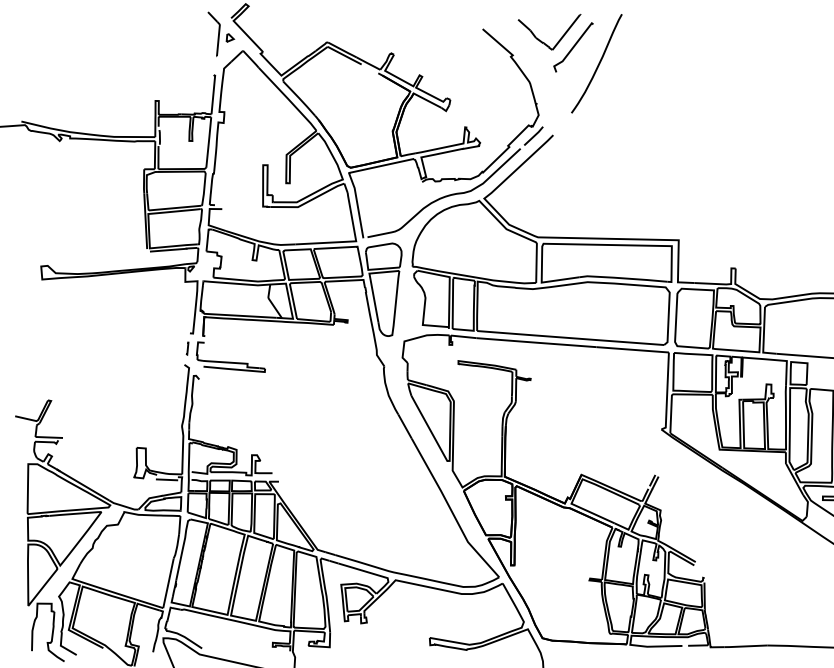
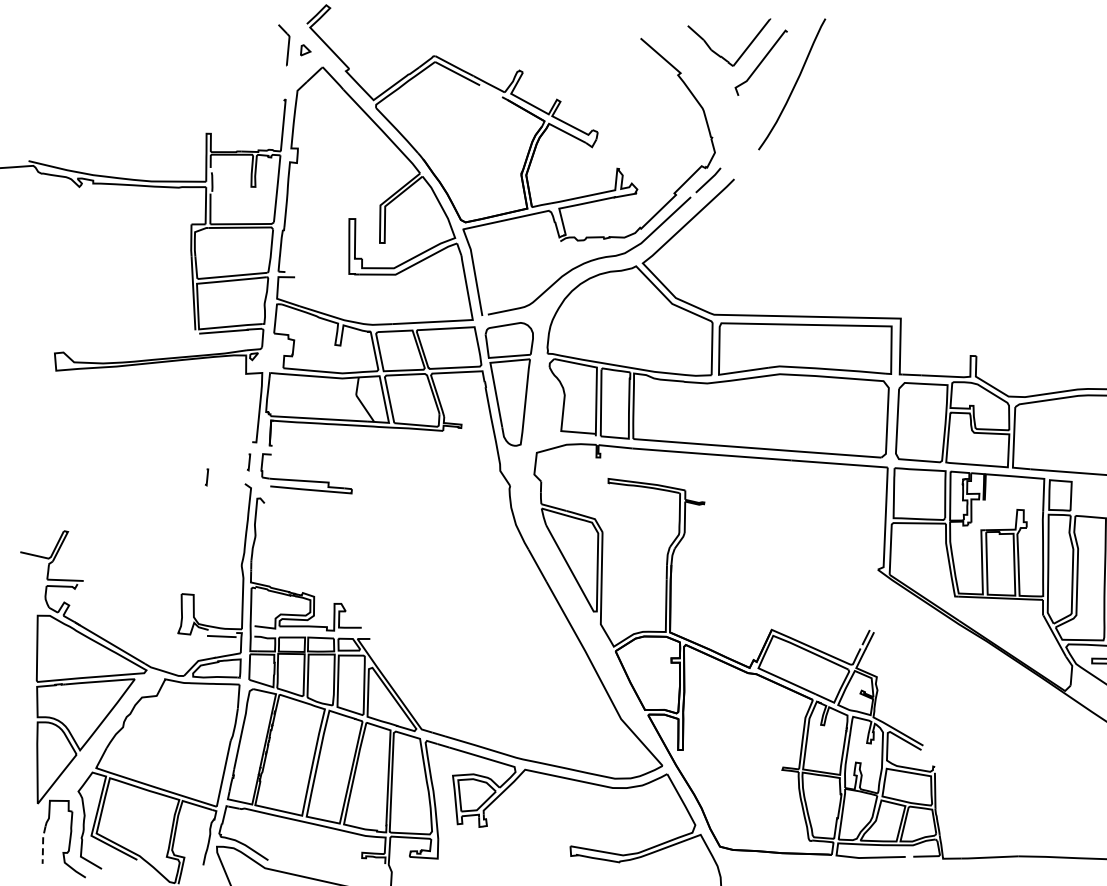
part: (213, 34) -> (283, 45), size x0.7
line: (156, 359) -> (207, 477), added
line: (32, 636) -> (43, 844), solid -> dashed

